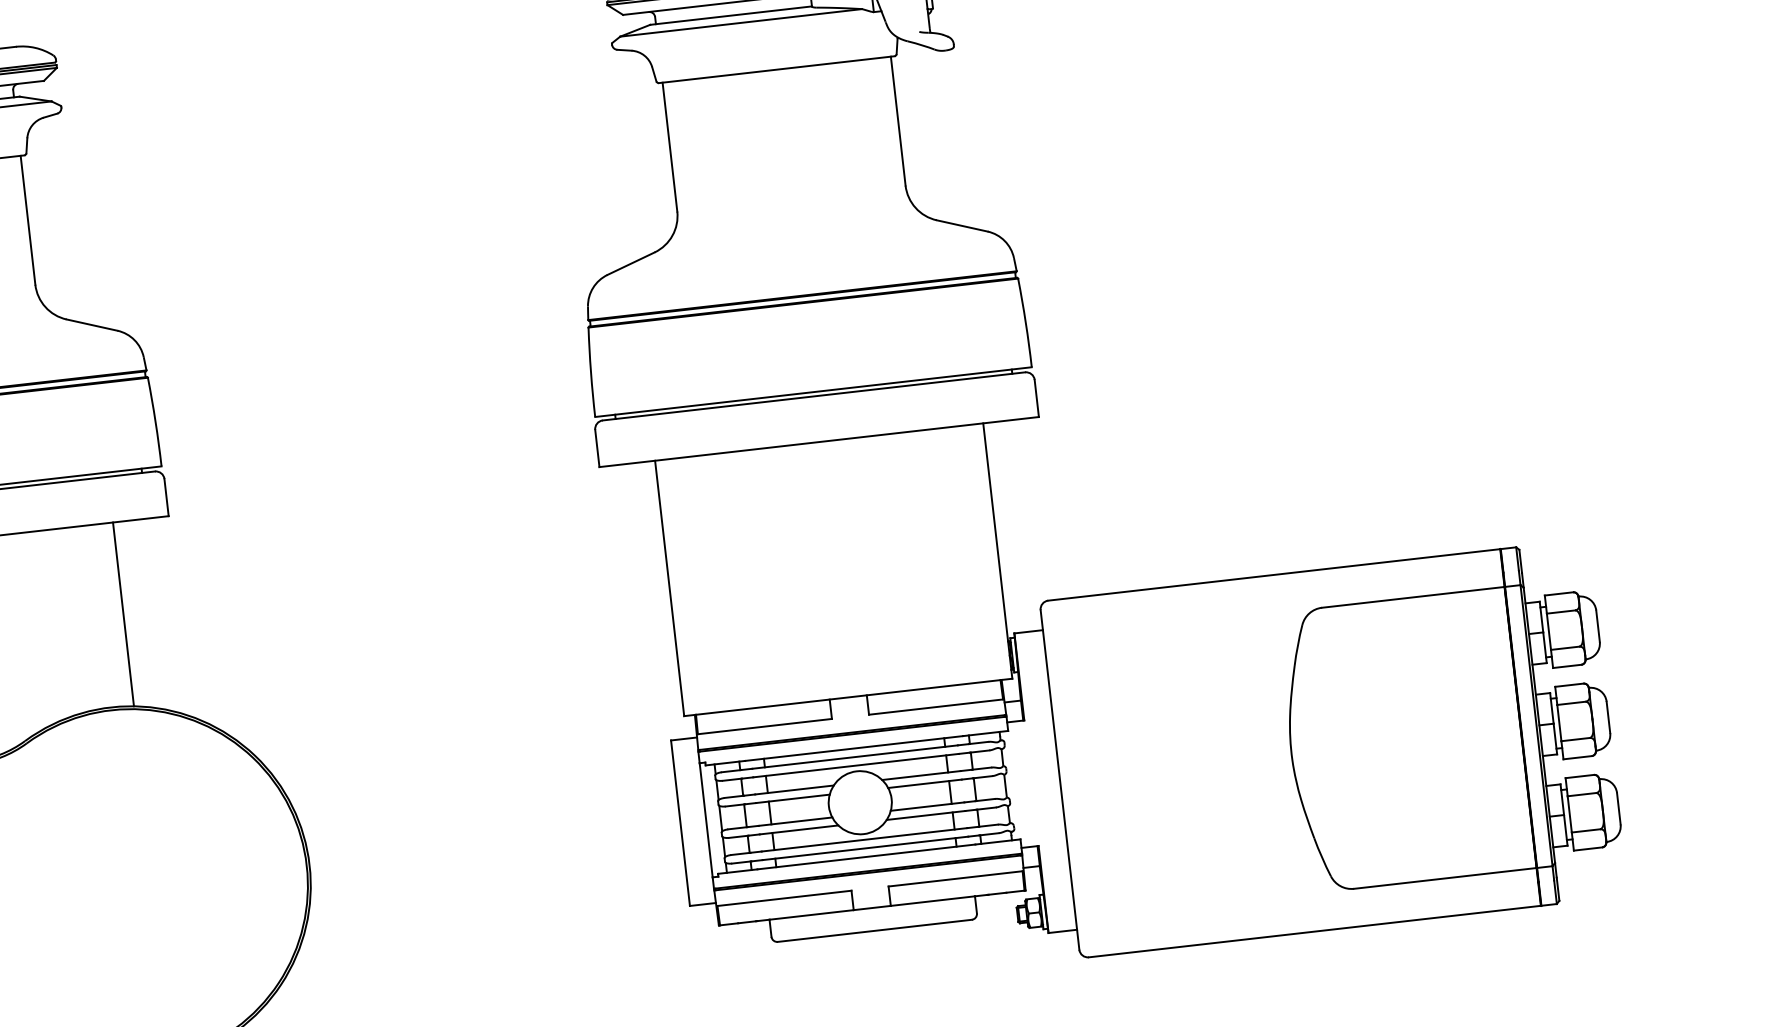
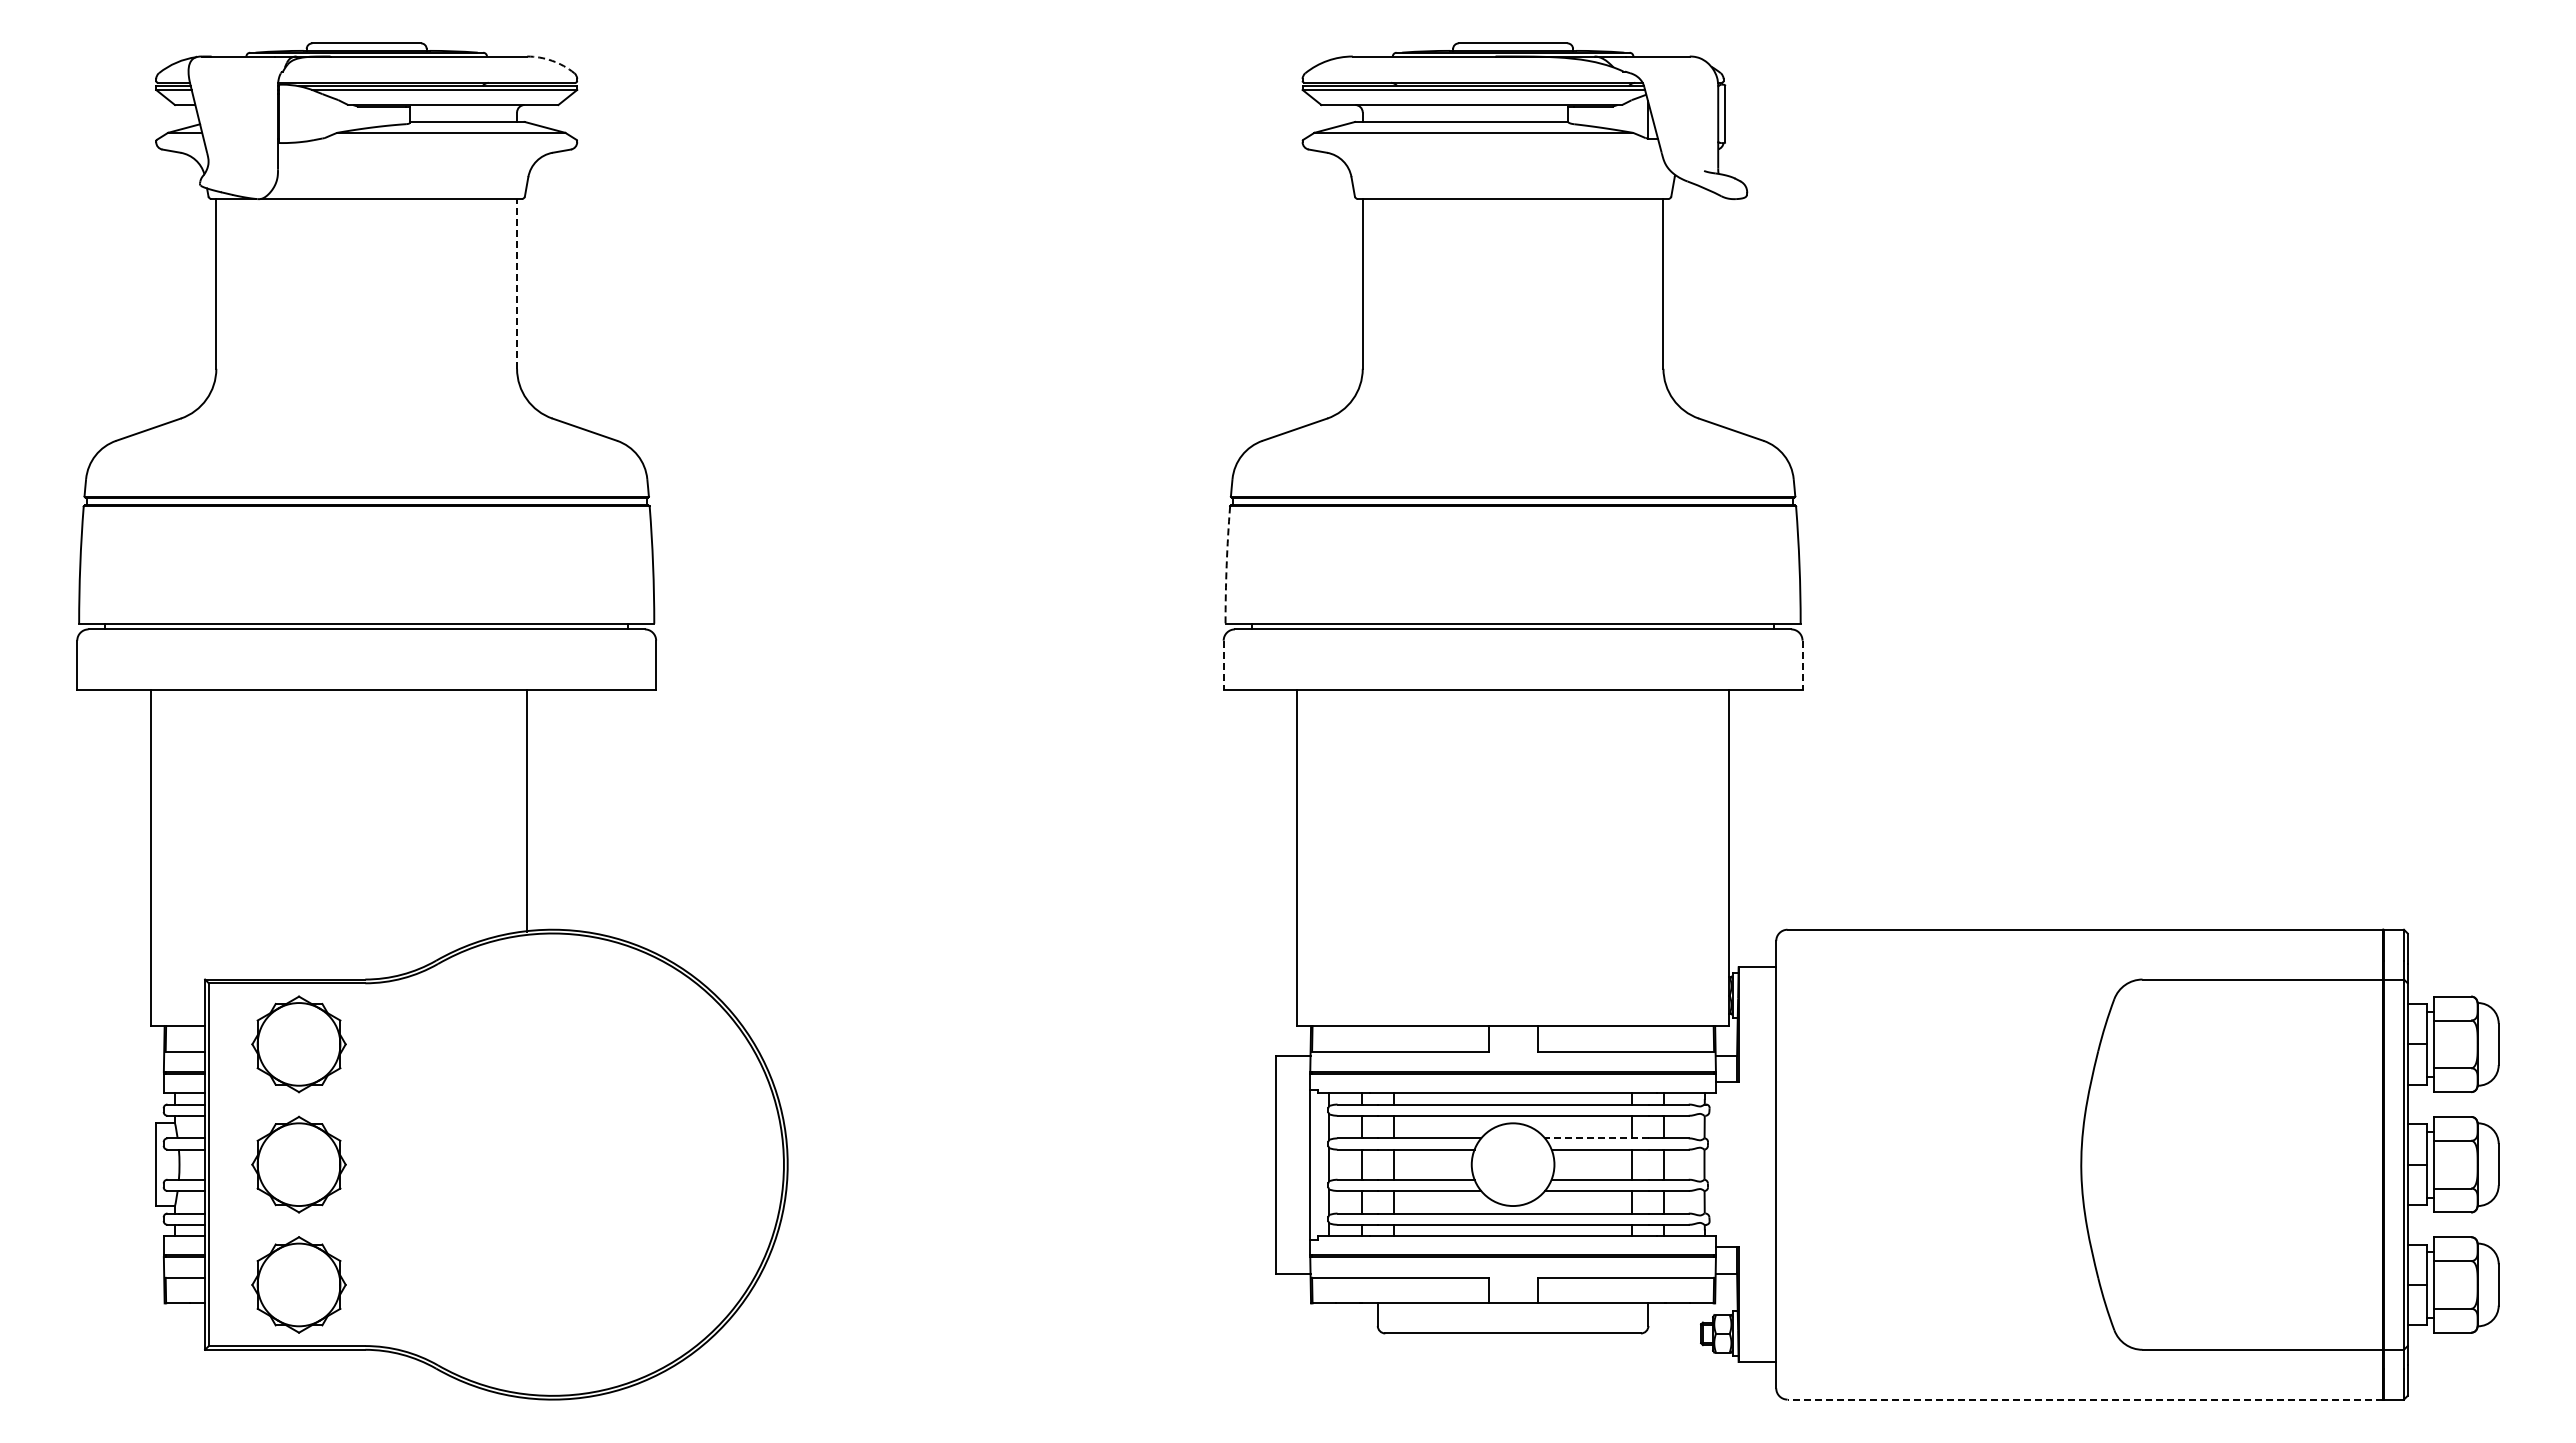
arc: (35, 47) -> (552, 60), solid -> dashed
line: (28, 219) -> (517, 283), solid -> dashed
arc: (590, 372) -> (1226, 565), solid -> dashed
line: (1036, 398) -> (1802, 665), solid -> dashed
line: (597, 448) -> (1223, 665), solid -> dashed
line: (123, 614) -> (526, 810), moved
line: (921, 775) -> (1596, 1138), solid -> dashed
line: (1315, 931) -> (2085, 1399), solid -> dashed

